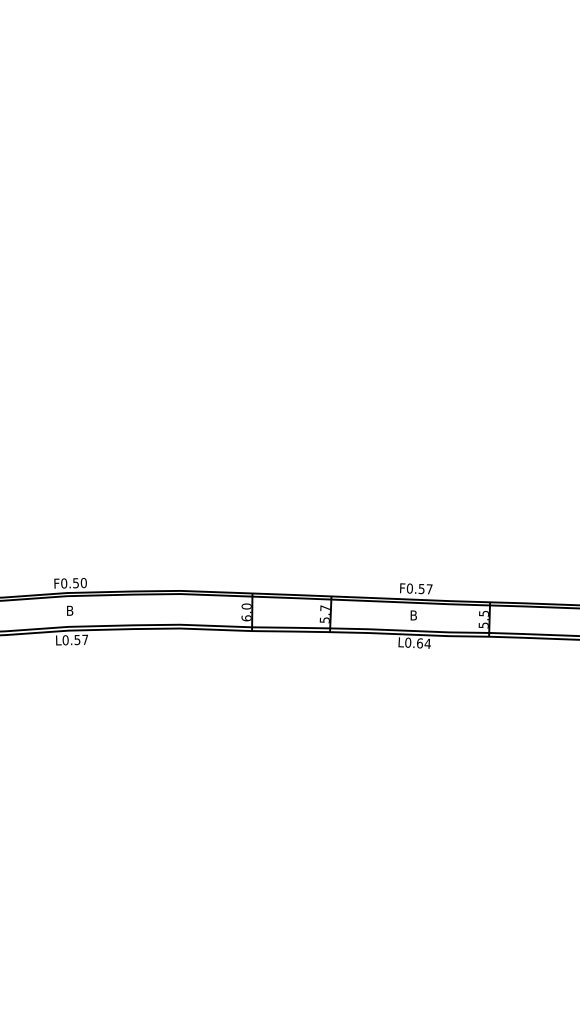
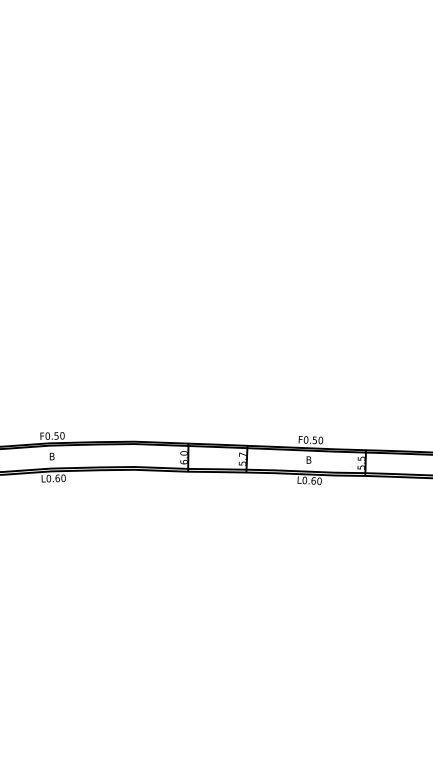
text: (429, 589) -> (320, 440), F0.57 -> F0.50
text: (81, 639) -> (60, 478), L0.57 -> L0.60
text: (427, 643) -> (319, 481), L0.64 -> L0.60

